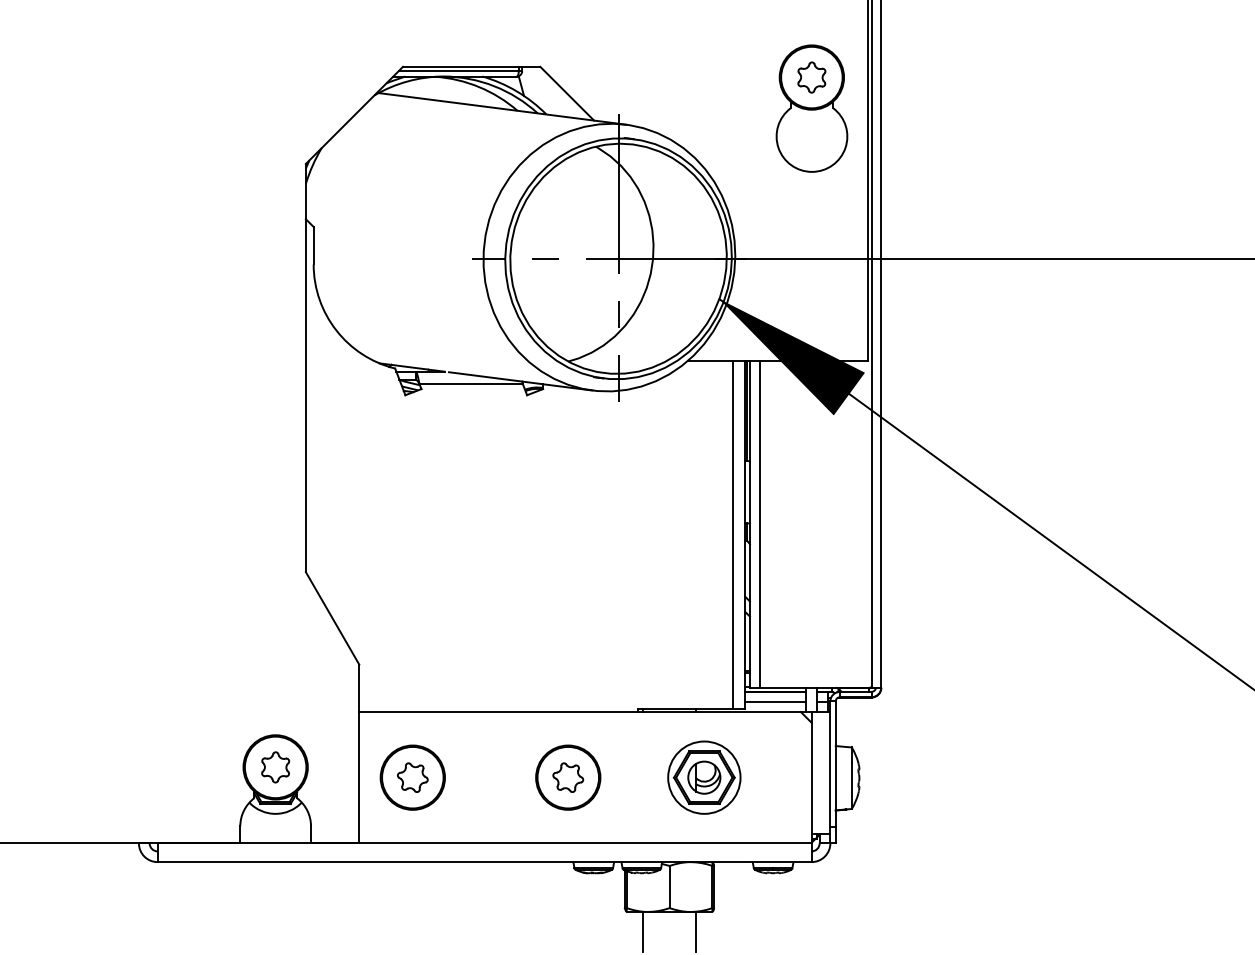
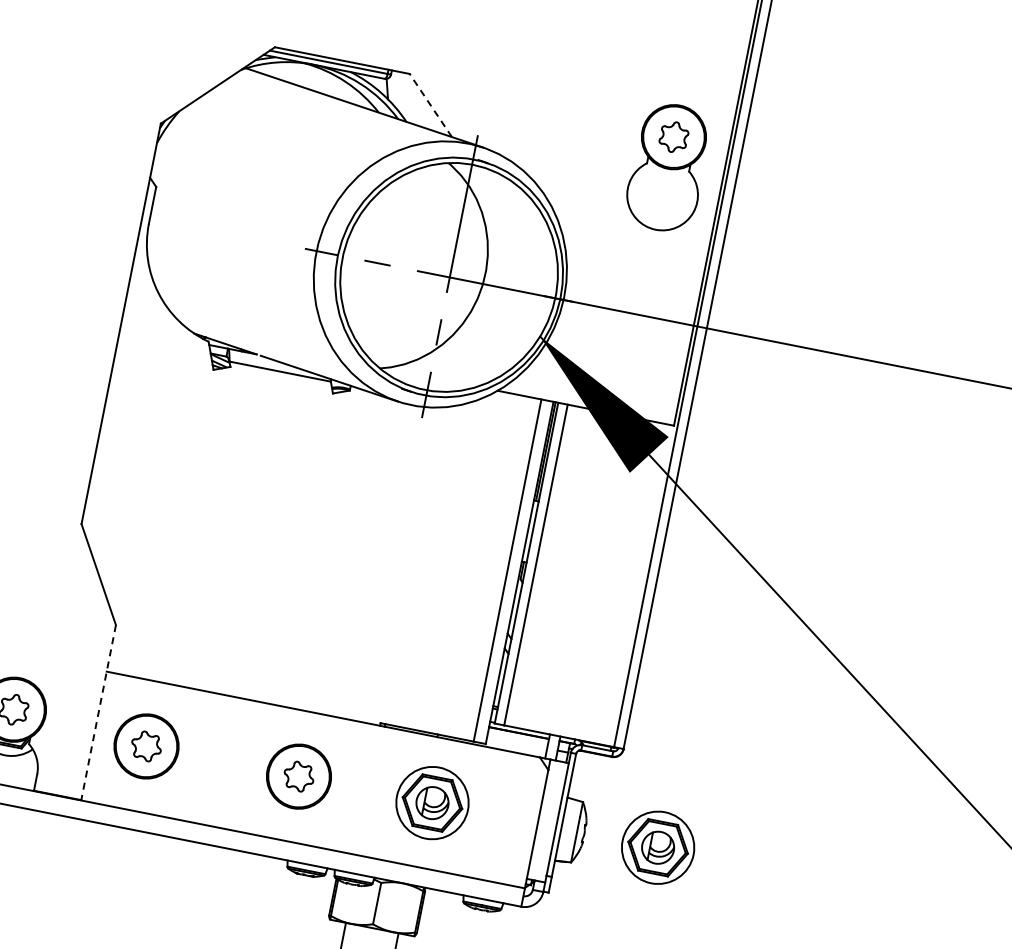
line: (567, 93) -> (431, 105), solid -> dashed
line: (775, 701) -> (517, 742), removed
line: (359, 754) -> (98, 713), solid -> dashed
part: (934, 777) -> (658, 847), added

